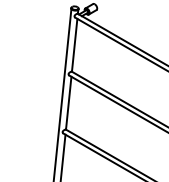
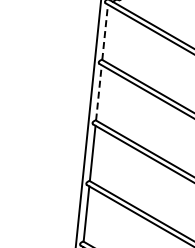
line: (75, 45) -> (105, 32), solid -> dashed
line: (68, 102) -> (98, 92), solid -> dashed

